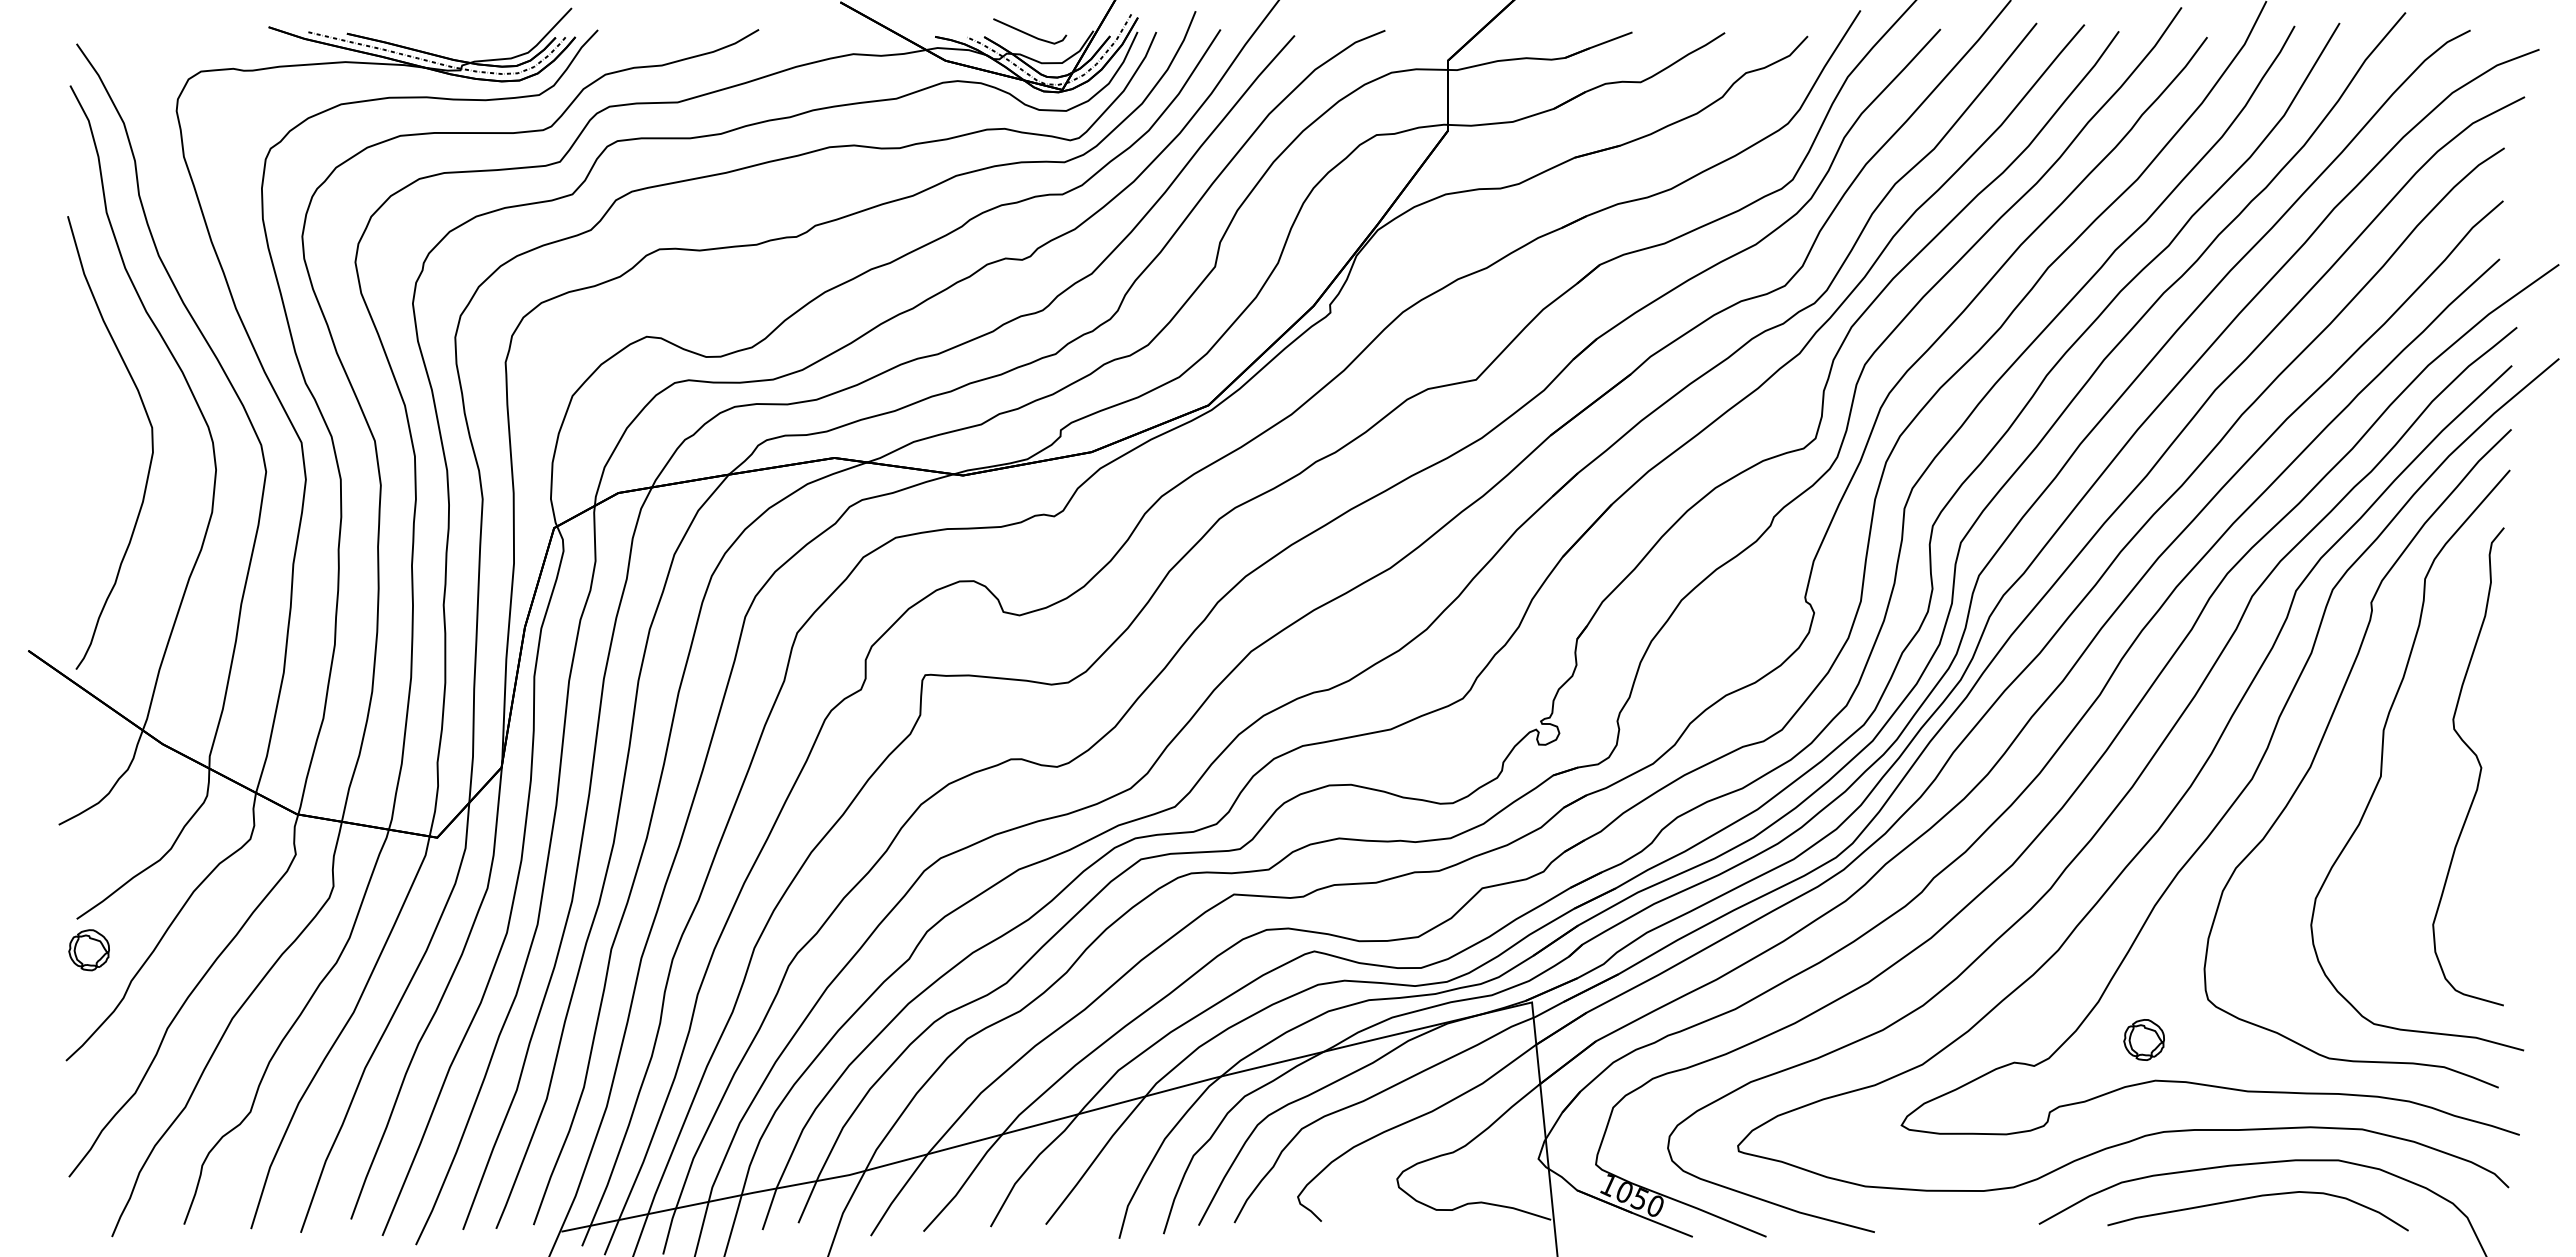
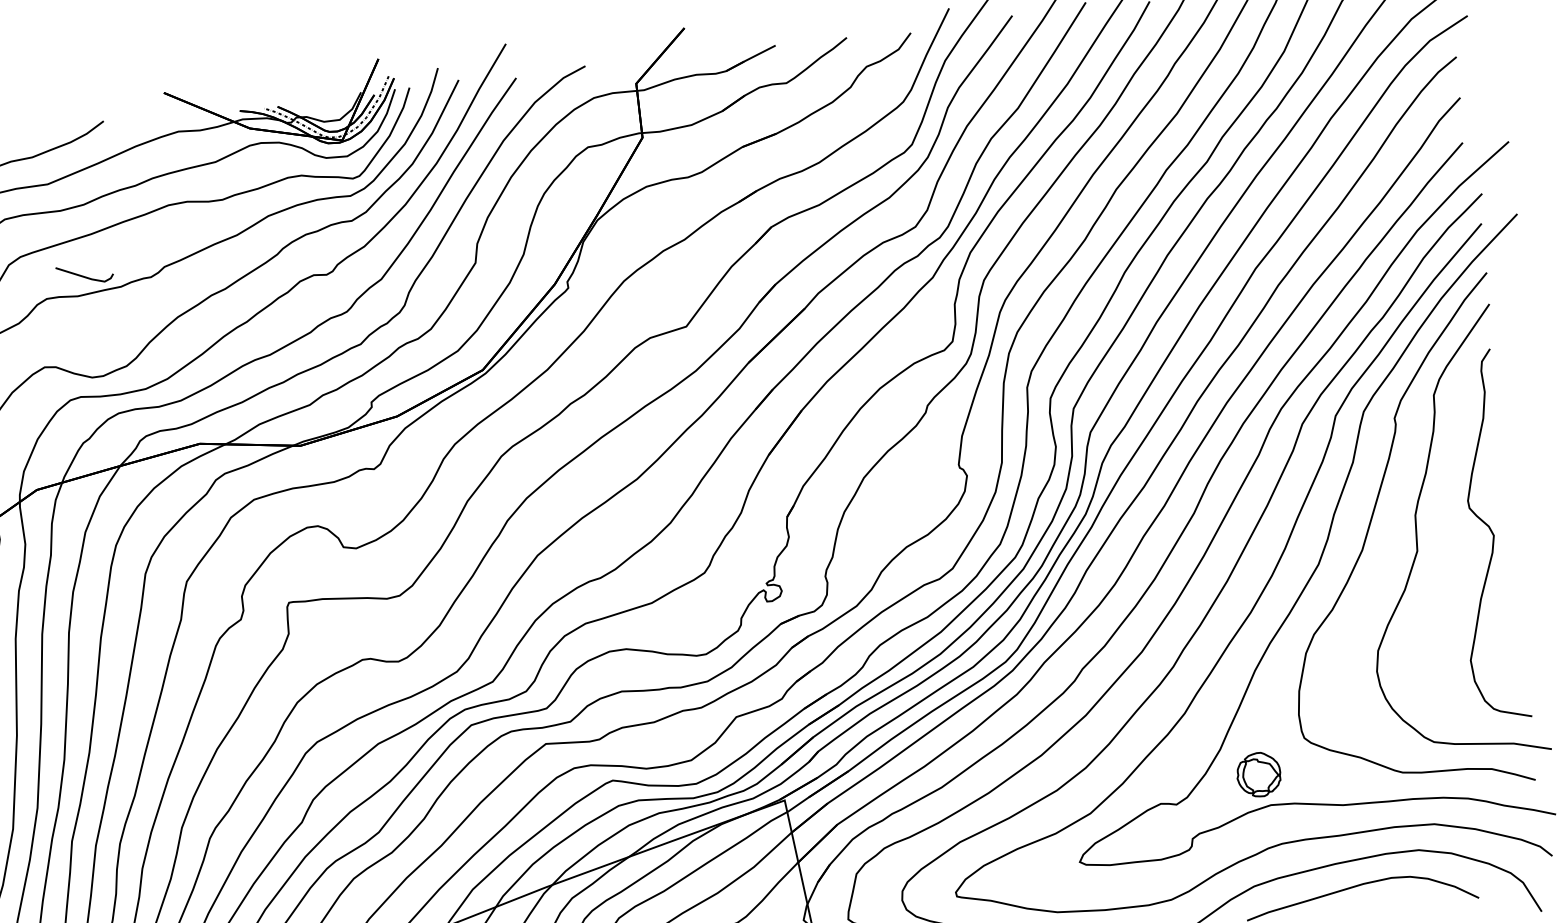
line: (1028, 33) -> (83, 276), moved
part: (2143, 1039) -> (1258, 774), size x1.4

